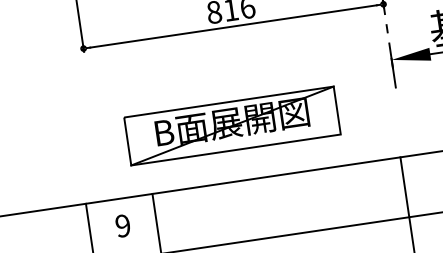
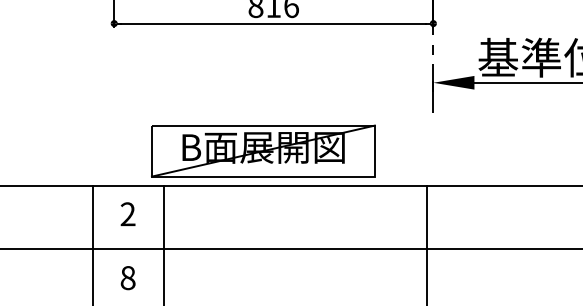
part: (232, 125) -> (263, 150), moved
text: (122, 226) -> (127, 214), 9 -> 2

